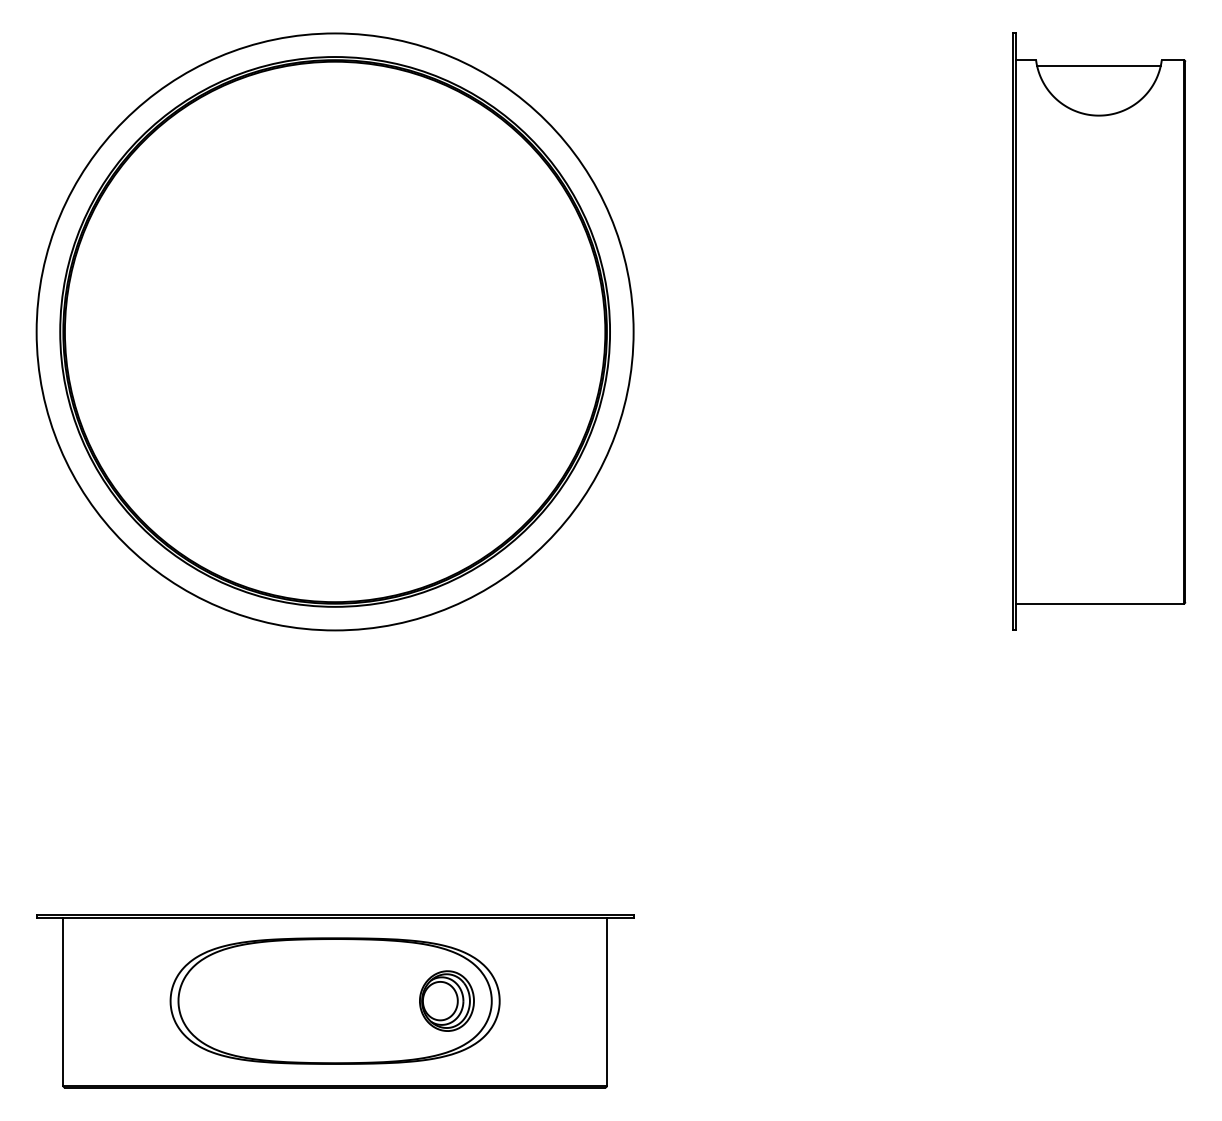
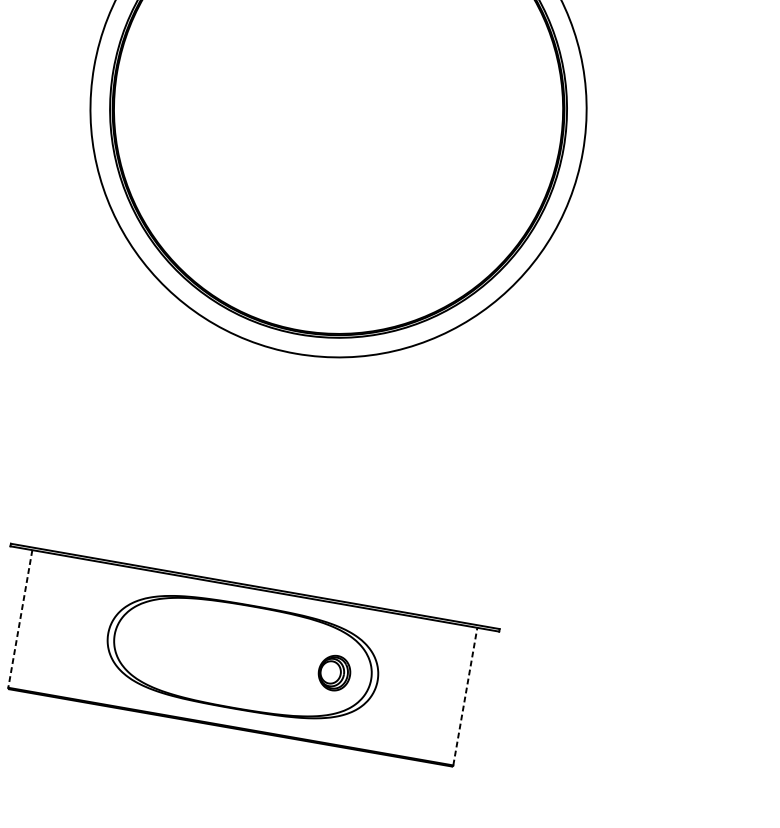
part: (446, 1000) -> (334, 672), size x0.7
line: (606, 1001) -> (465, 696), solid -> dashed
line: (63, 1002) -> (20, 619), solid -> dashed

